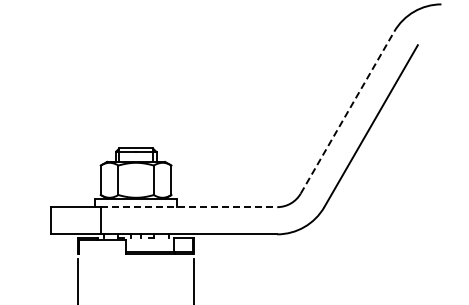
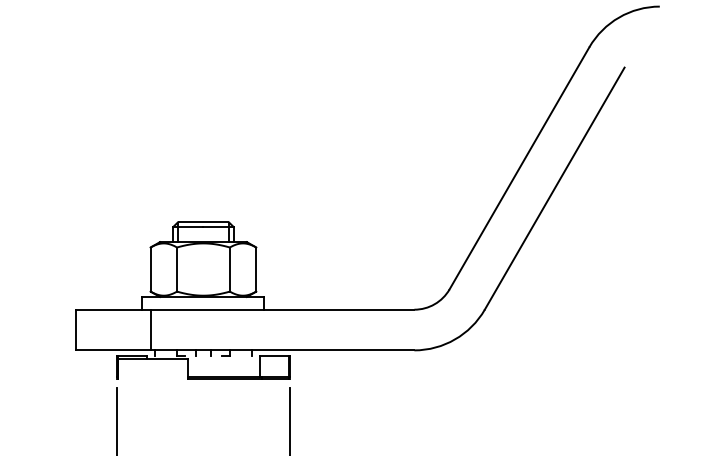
line: (347, 112) -> (519, 168), dashed -> solid
line: (189, 207) -> (283, 310), dashed -> solid

